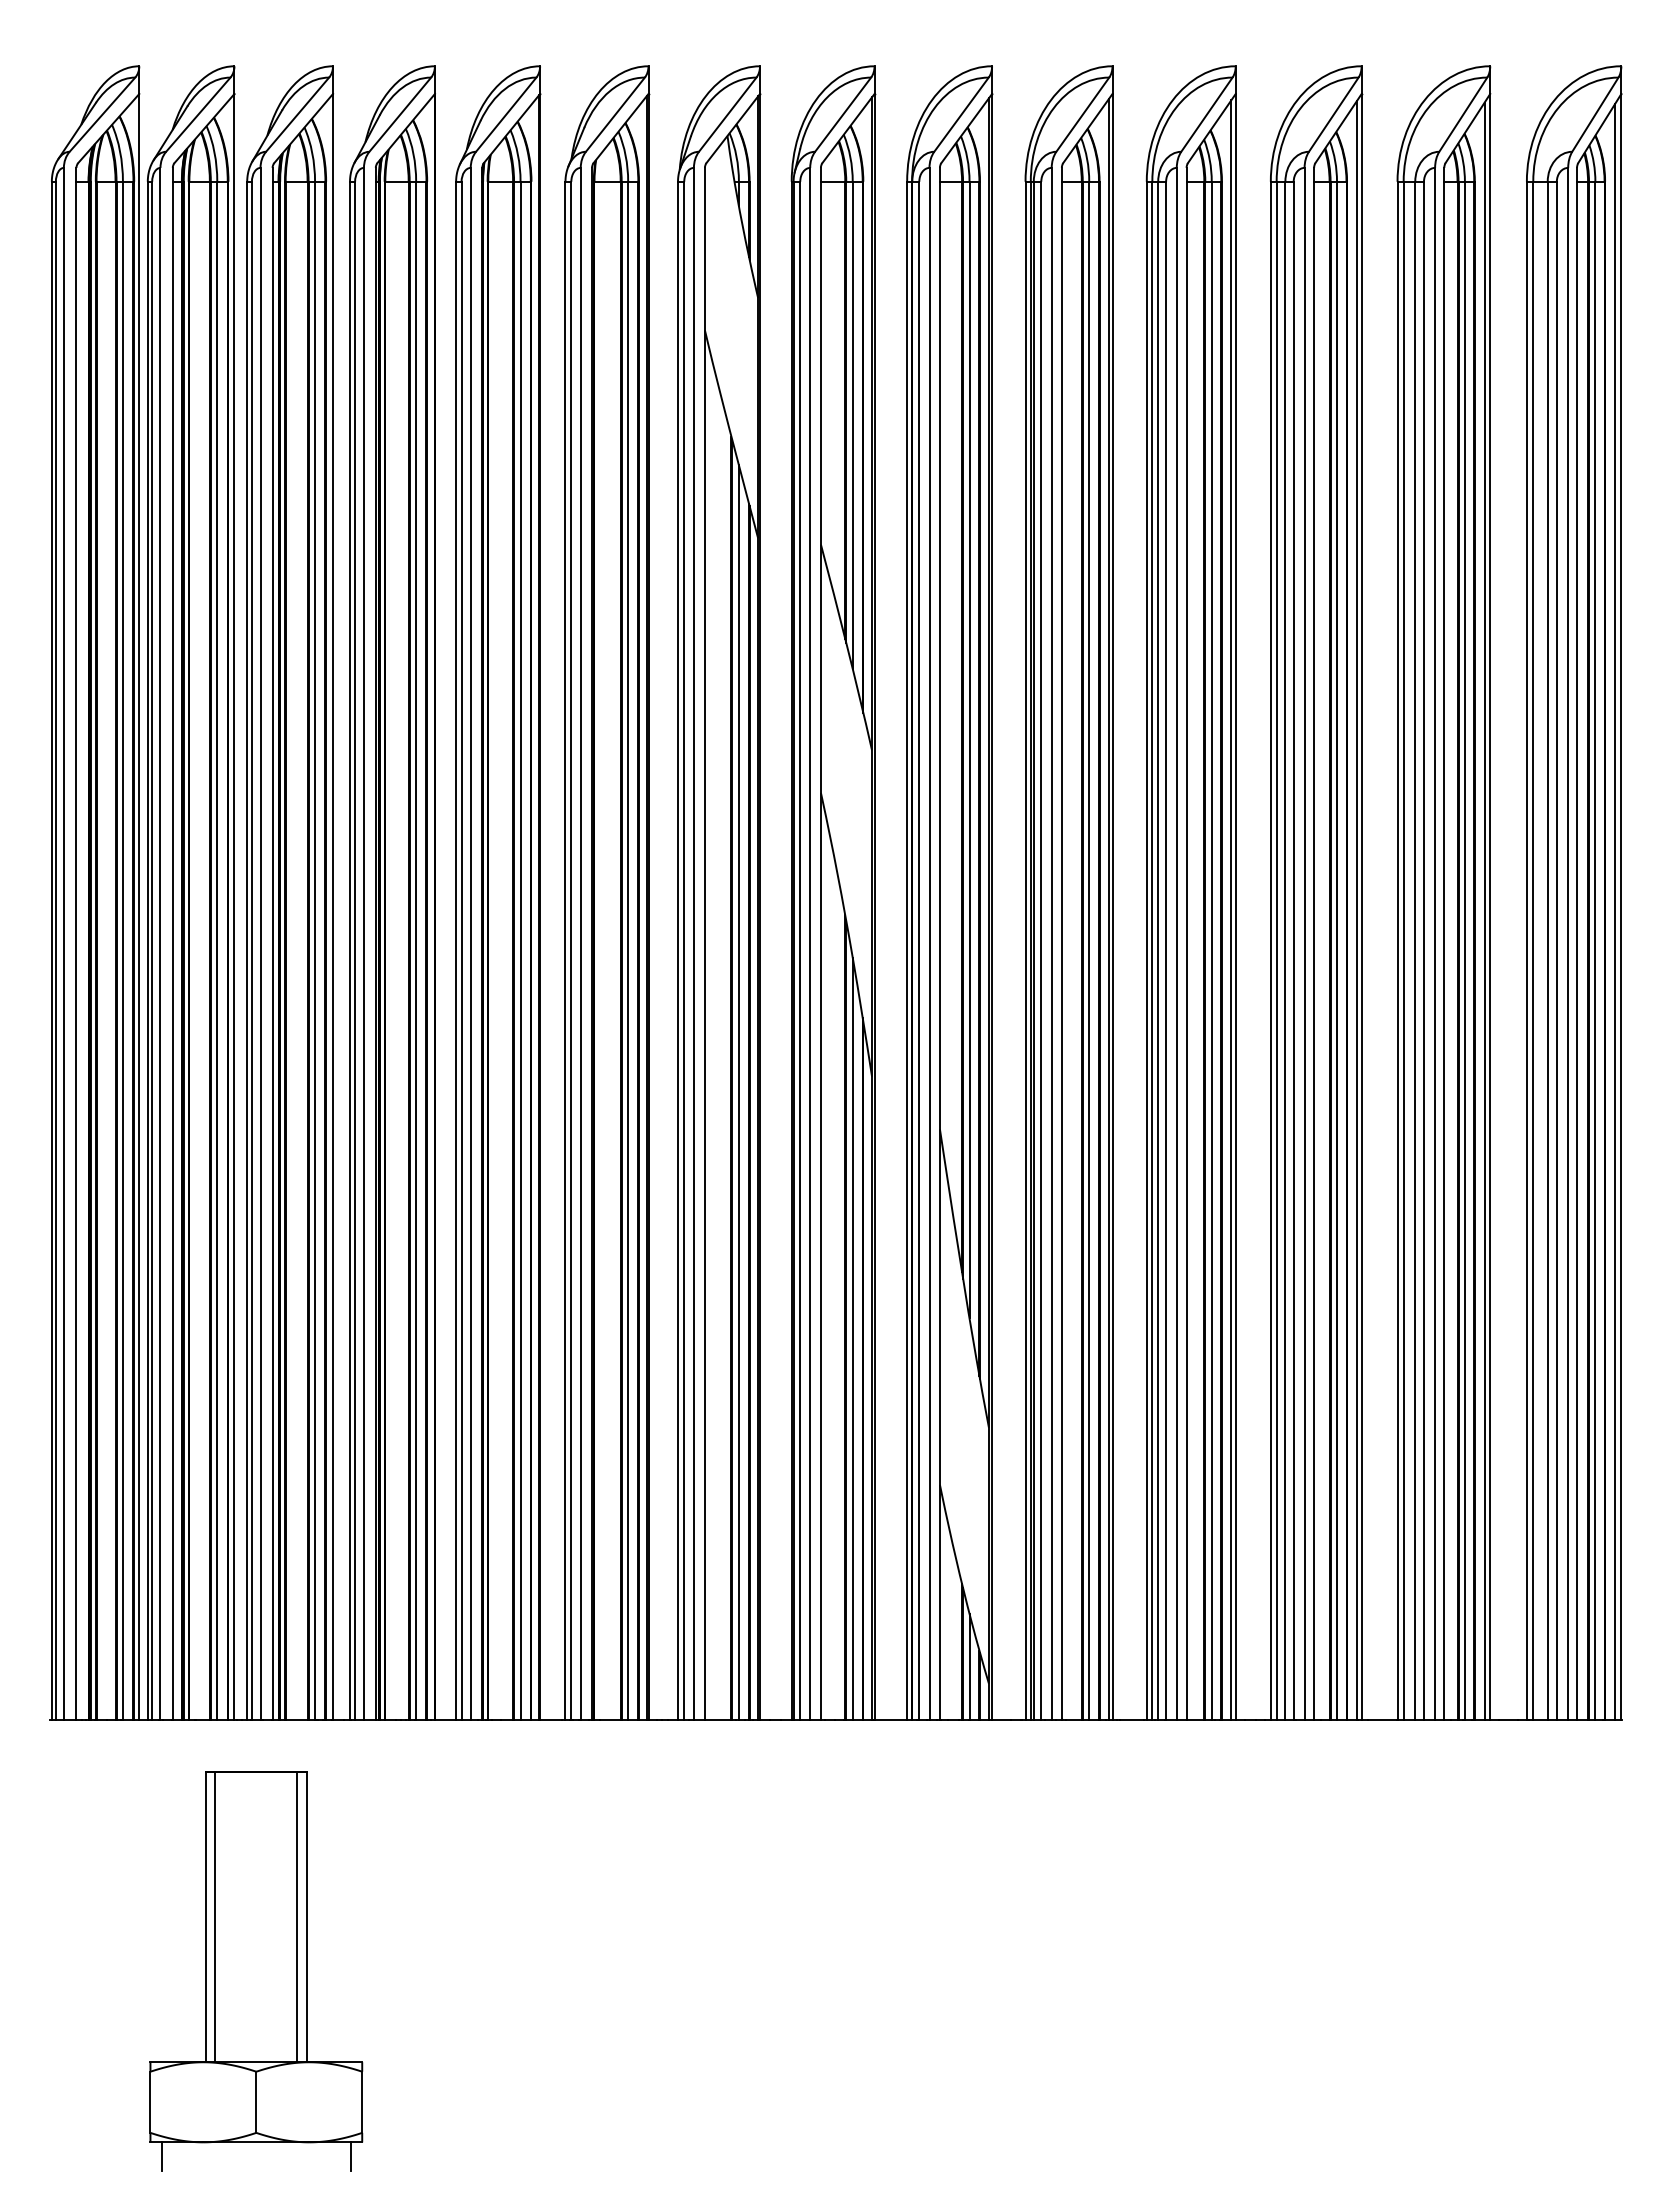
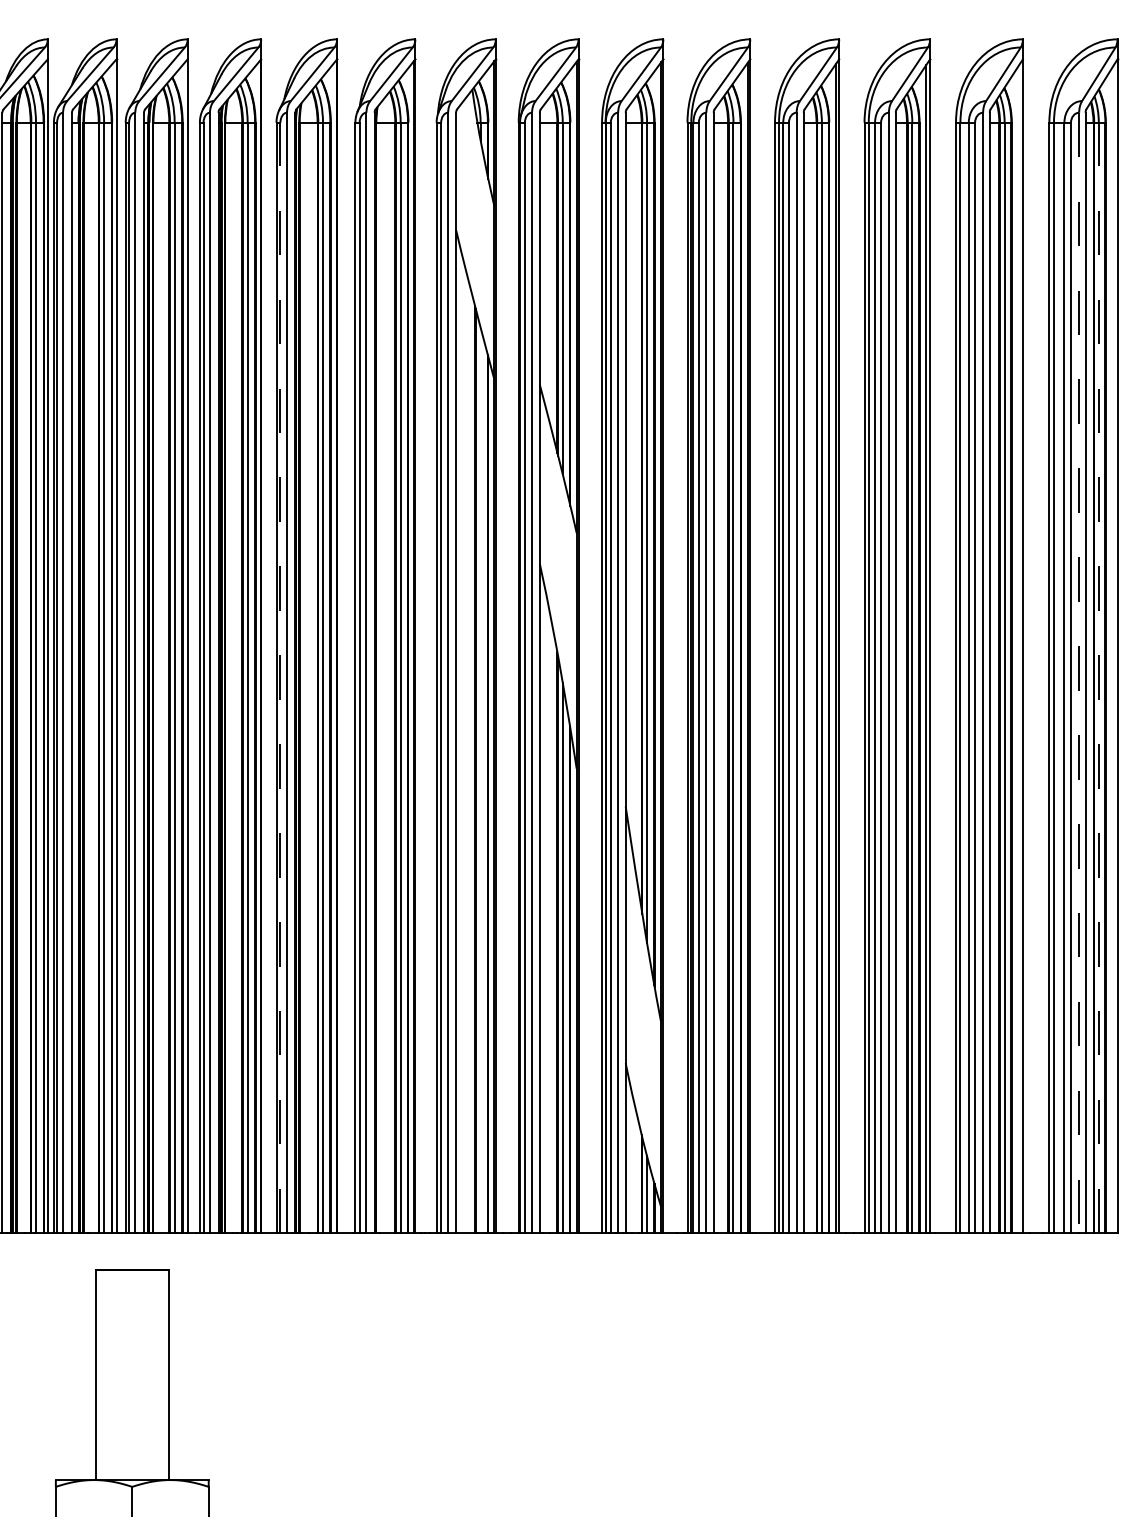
line: (1484, 911) -> (1018, 649), removed
line: (1615, 912) -> (1113, 650), removed
line: (1568, 944) -> (1079, 673), solid -> dashed
line: (461, 950) -> (280, 677), solid -> dashed
line: (1595, 950) -> (1098, 677), solid -> dashed
line: (738, 1092) -> (480, 780), removed
line: (215, 1916) -> (102, 1374), removed
line: (297, 1916) -> (162, 1374), removed

